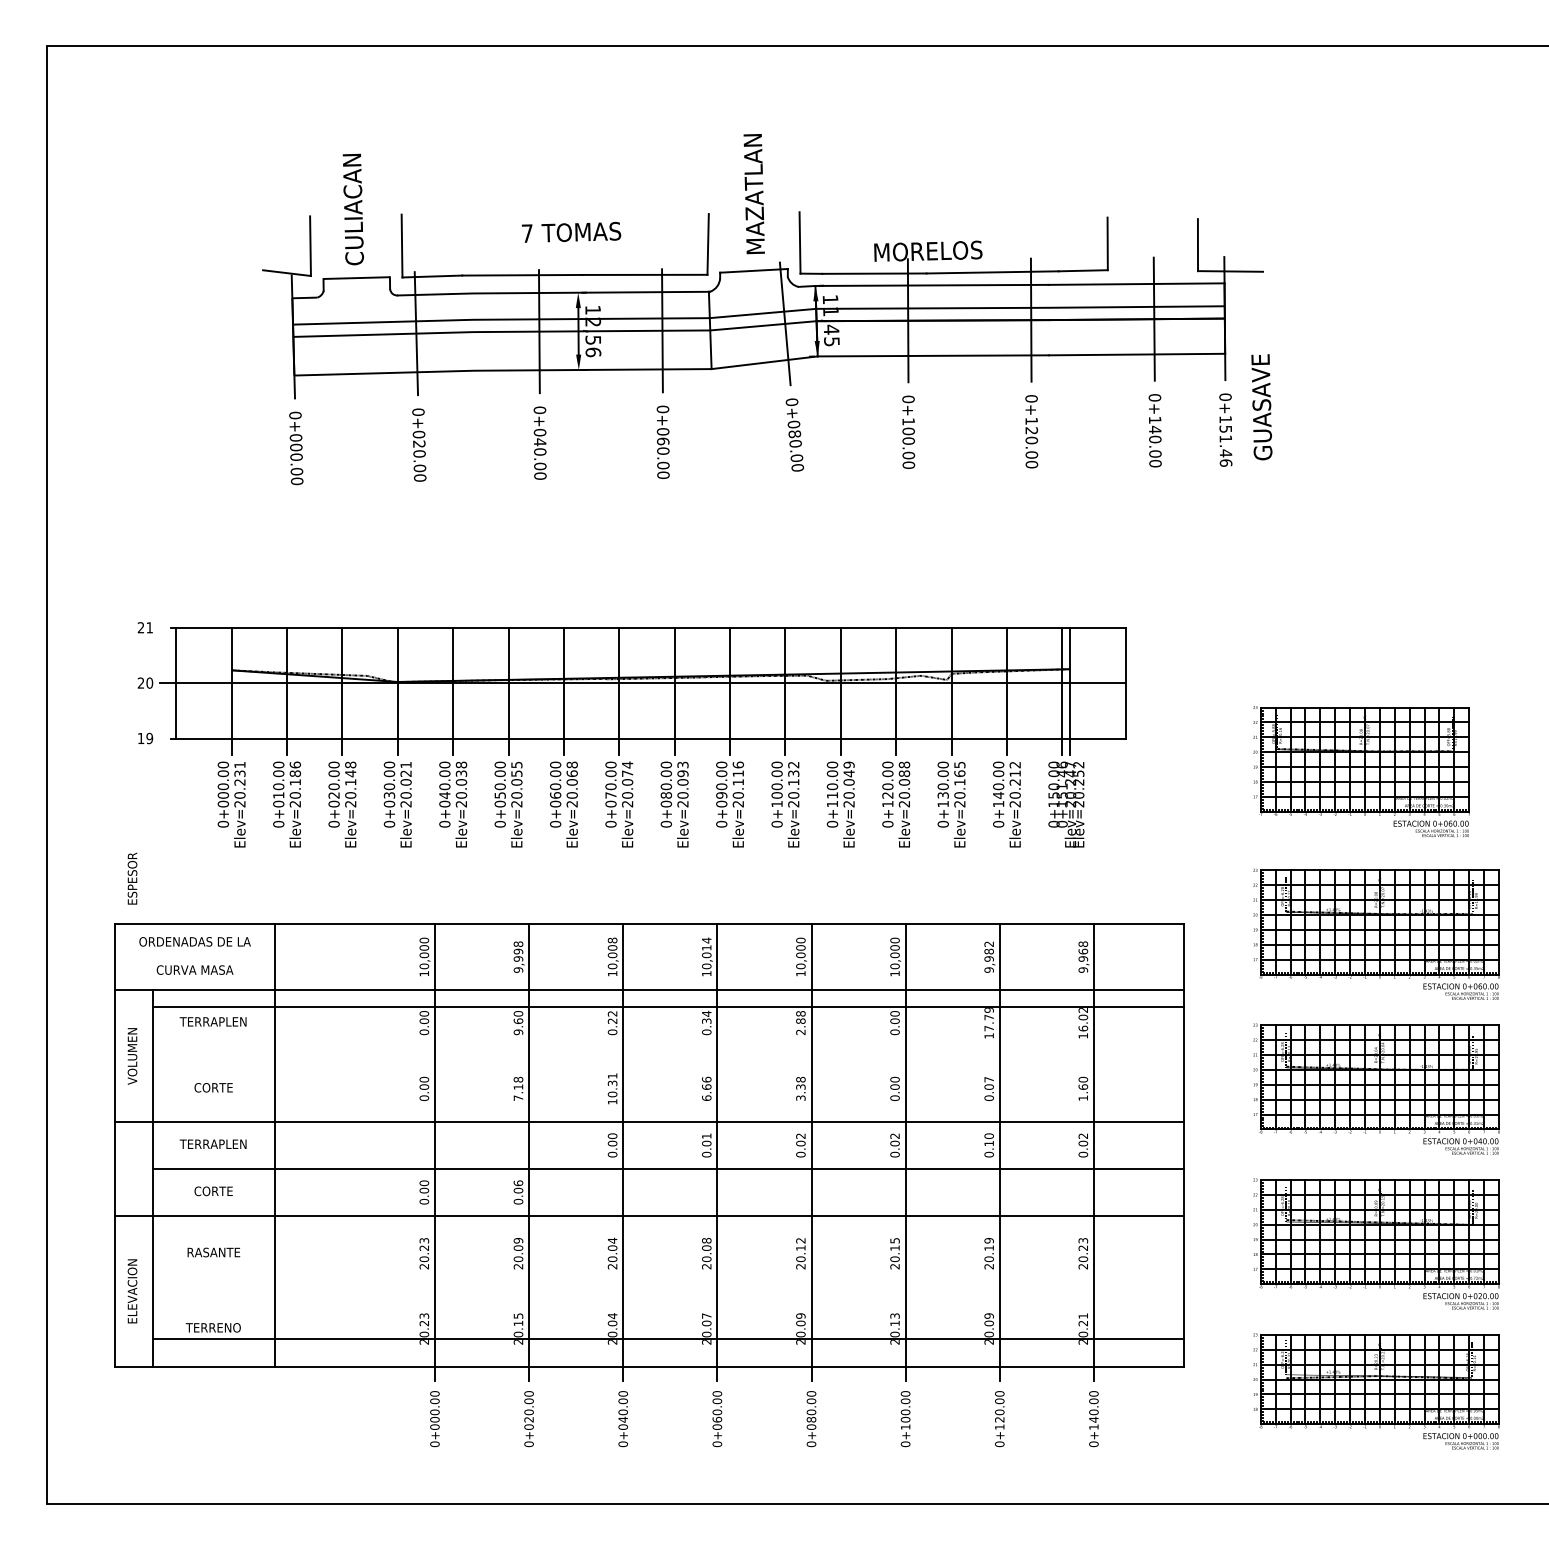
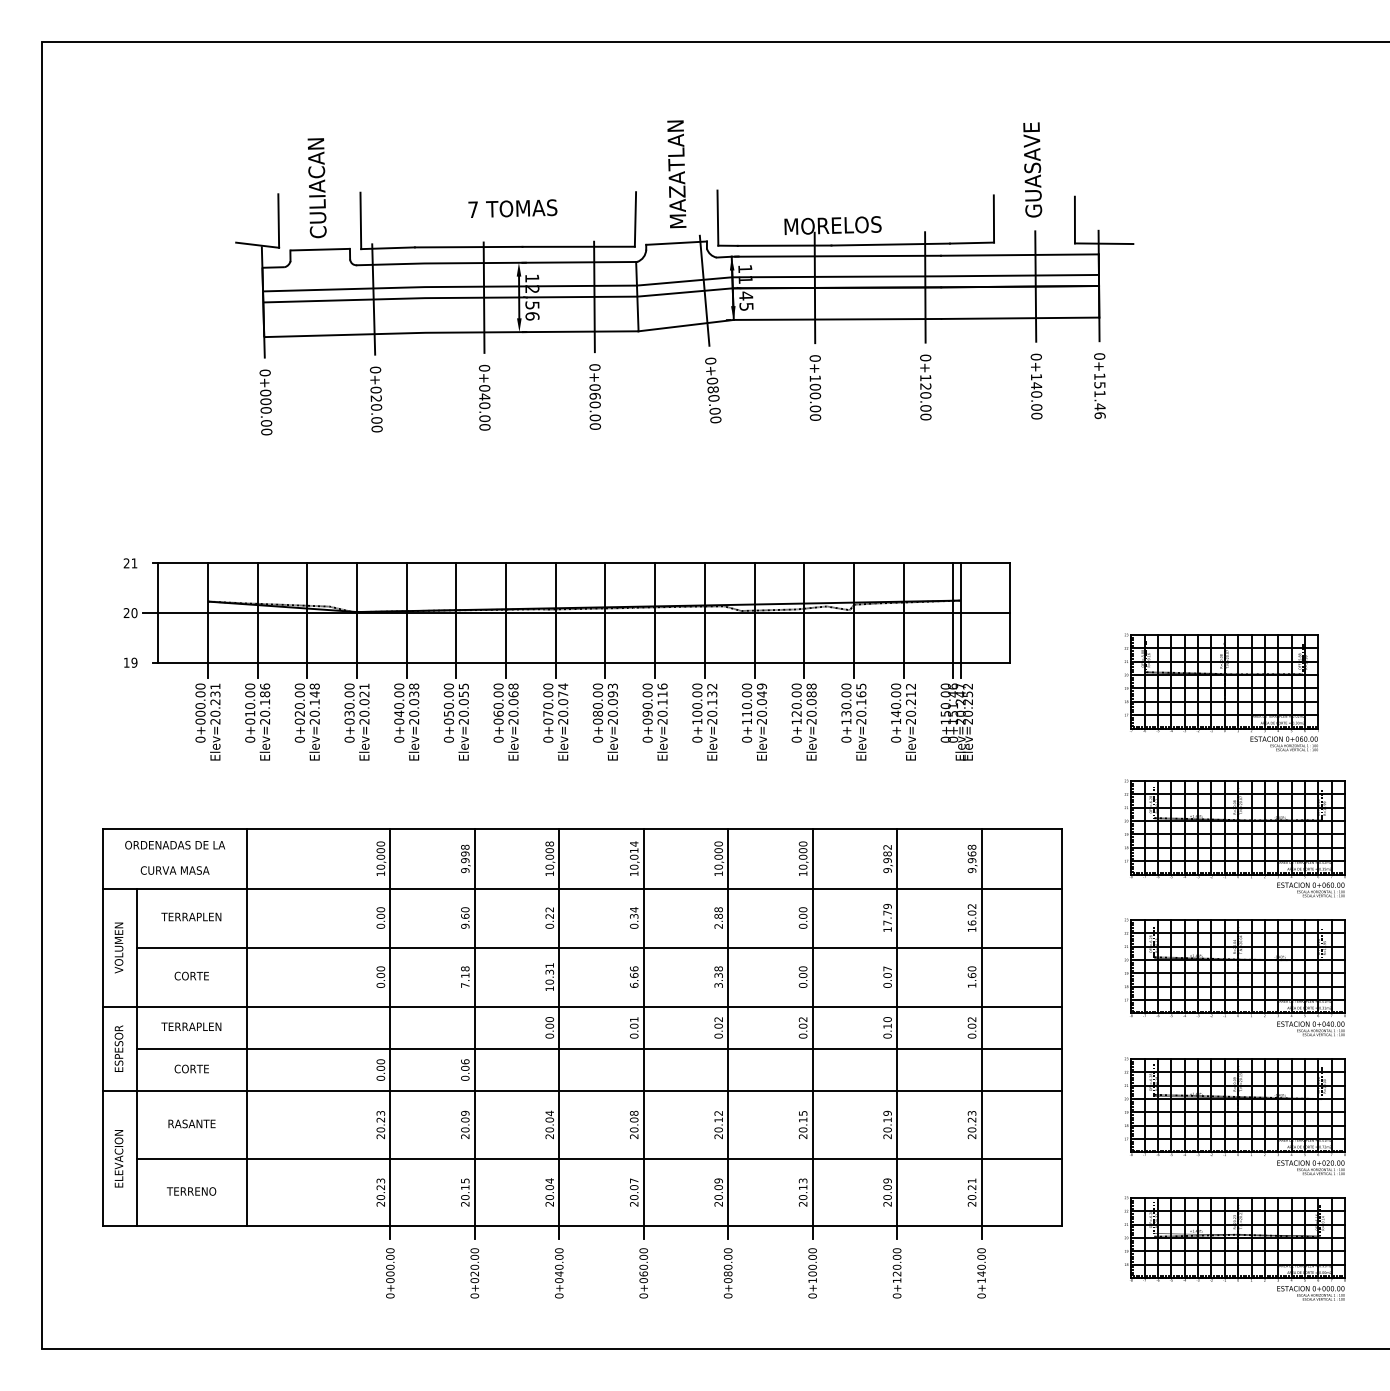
text: (1261, 407) -> (1032, 170), moved
text: (132, 878) -> (118, 1048), moved
line: (667, 1007) -> (598, 948), moved
line: (667, 1339) -> (598, 1158), moved

